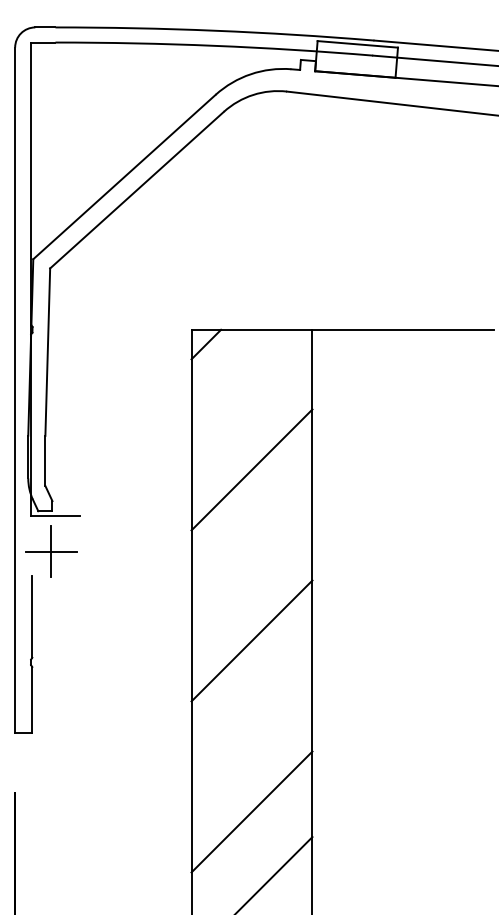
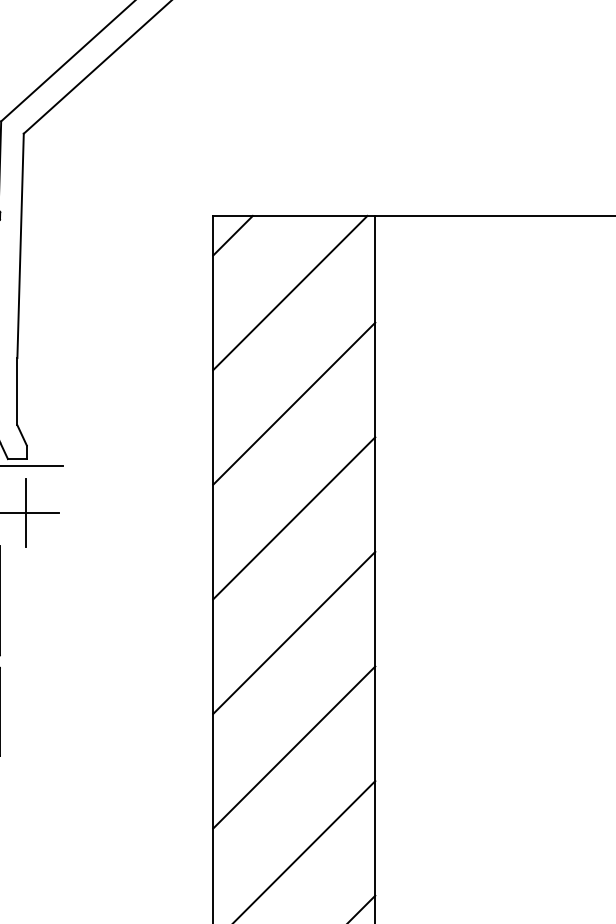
line: (248, 386) -> (289, 291), added
line: (251, 554) -> (293, 517), added
line: (251, 726) -> (293, 747), added

